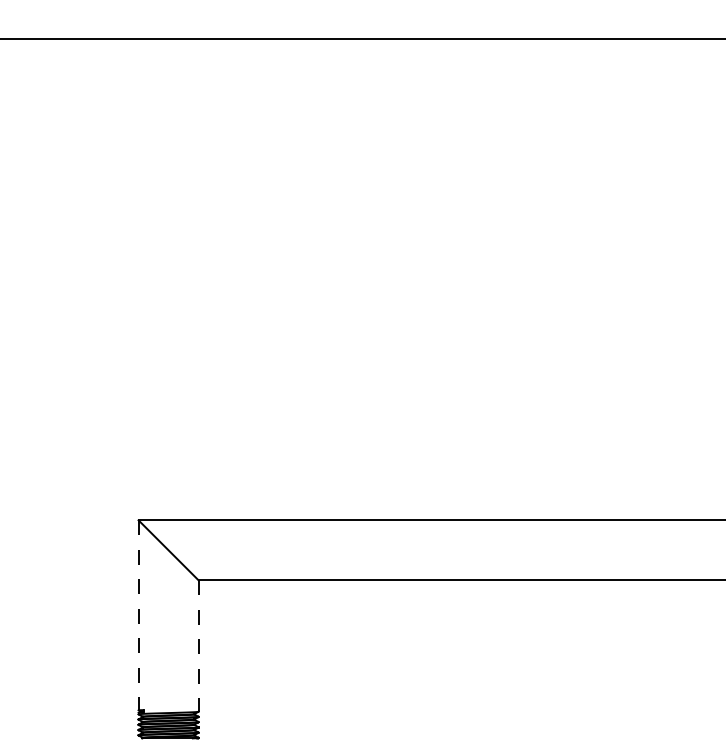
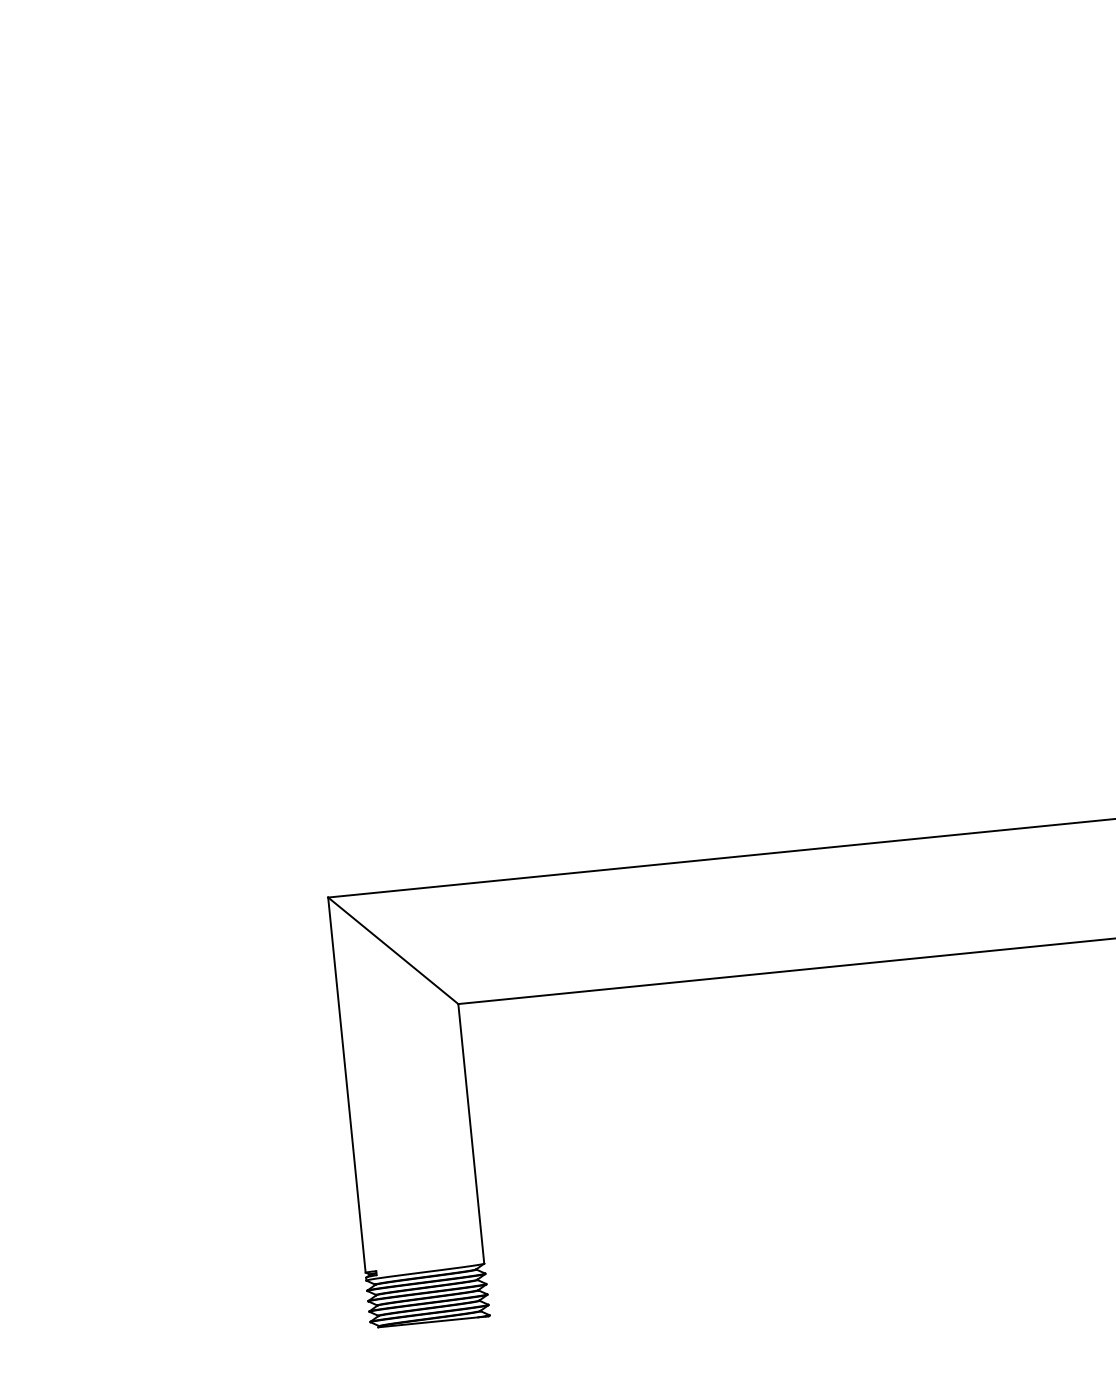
line: (138, 615) -> (346, 1085), dashed -> solid
line: (198, 646) -> (471, 1134), dashed -> solid

